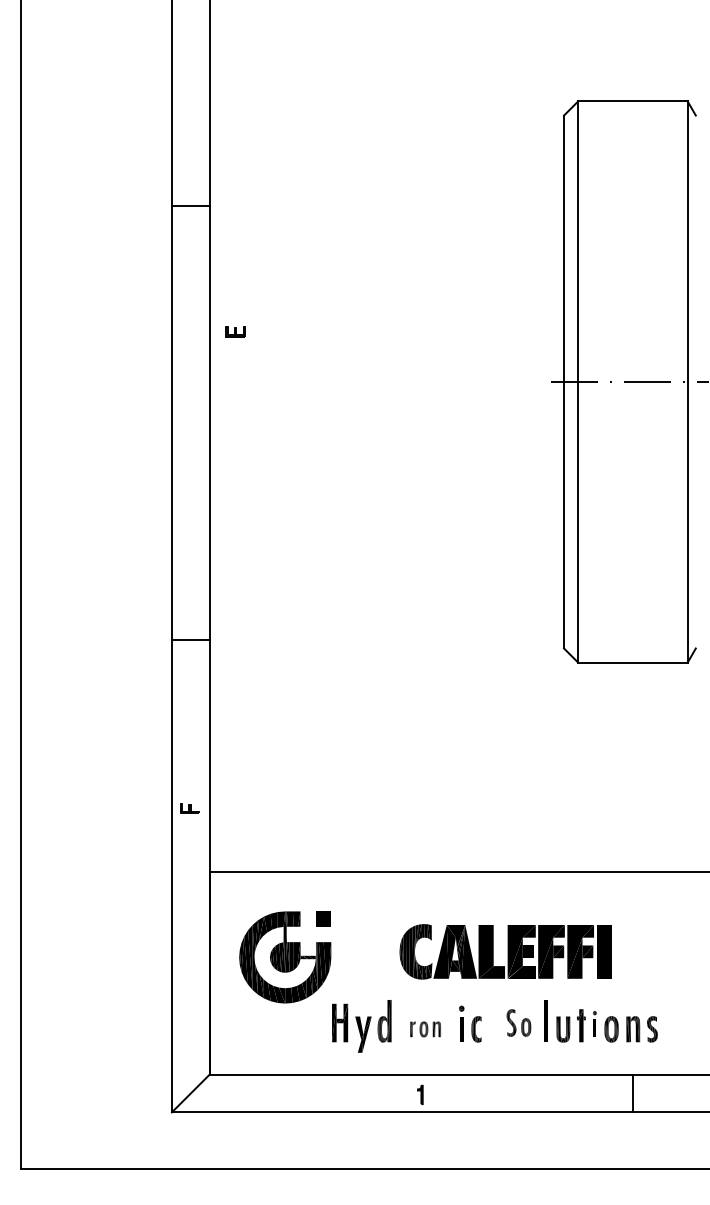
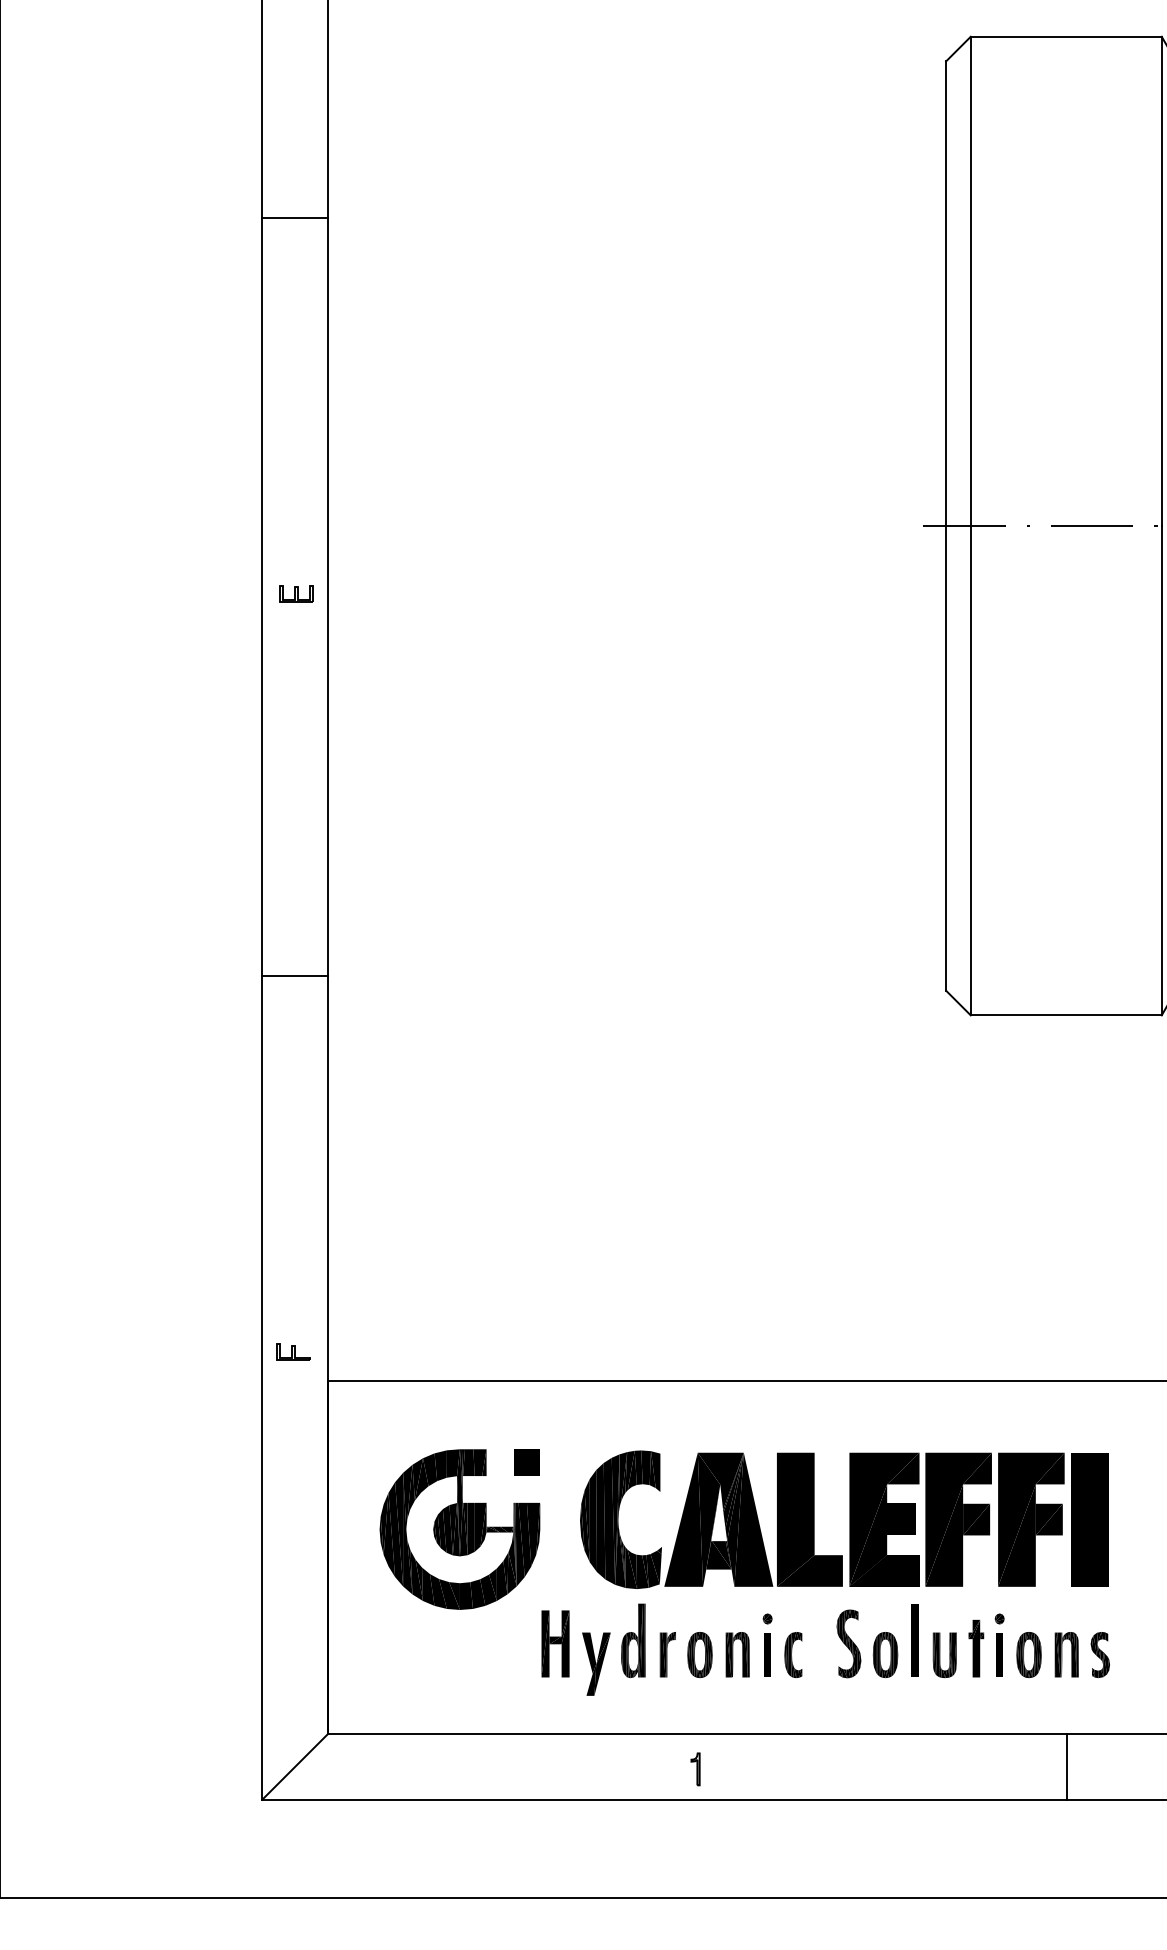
part: (235, 331) -> (296, 593), moved
part: (189, 808) -> (292, 1351), moved
part: (505, 951) -> (844, 1519), size x1.43
part: (518, 1022) -> (866, 1642), size x1.43
part: (594, 1023) -> (999, 1644), size x1.43
part: (425, 1029) -> (704, 1655), size x1.67

